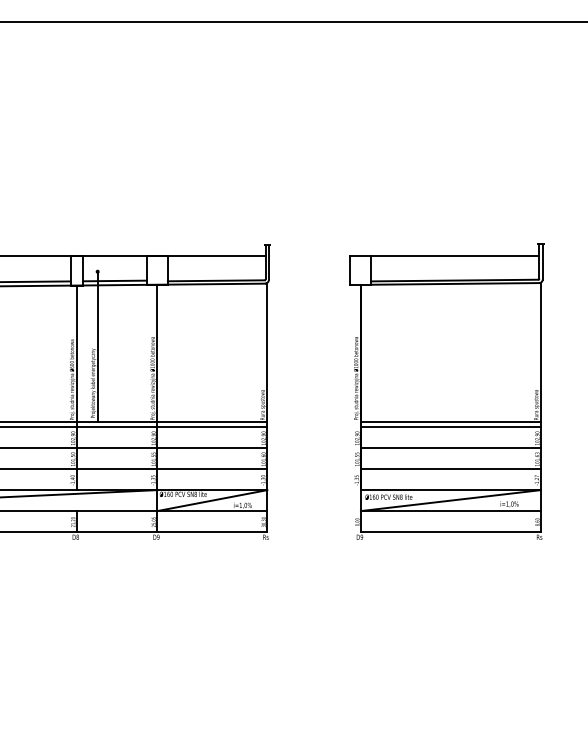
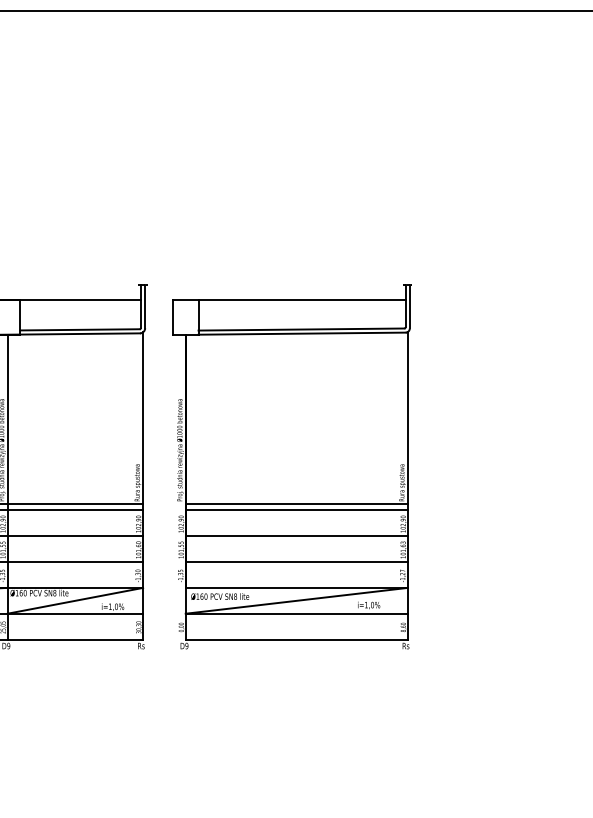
part: (446, 391) -> (291, 466), moved

